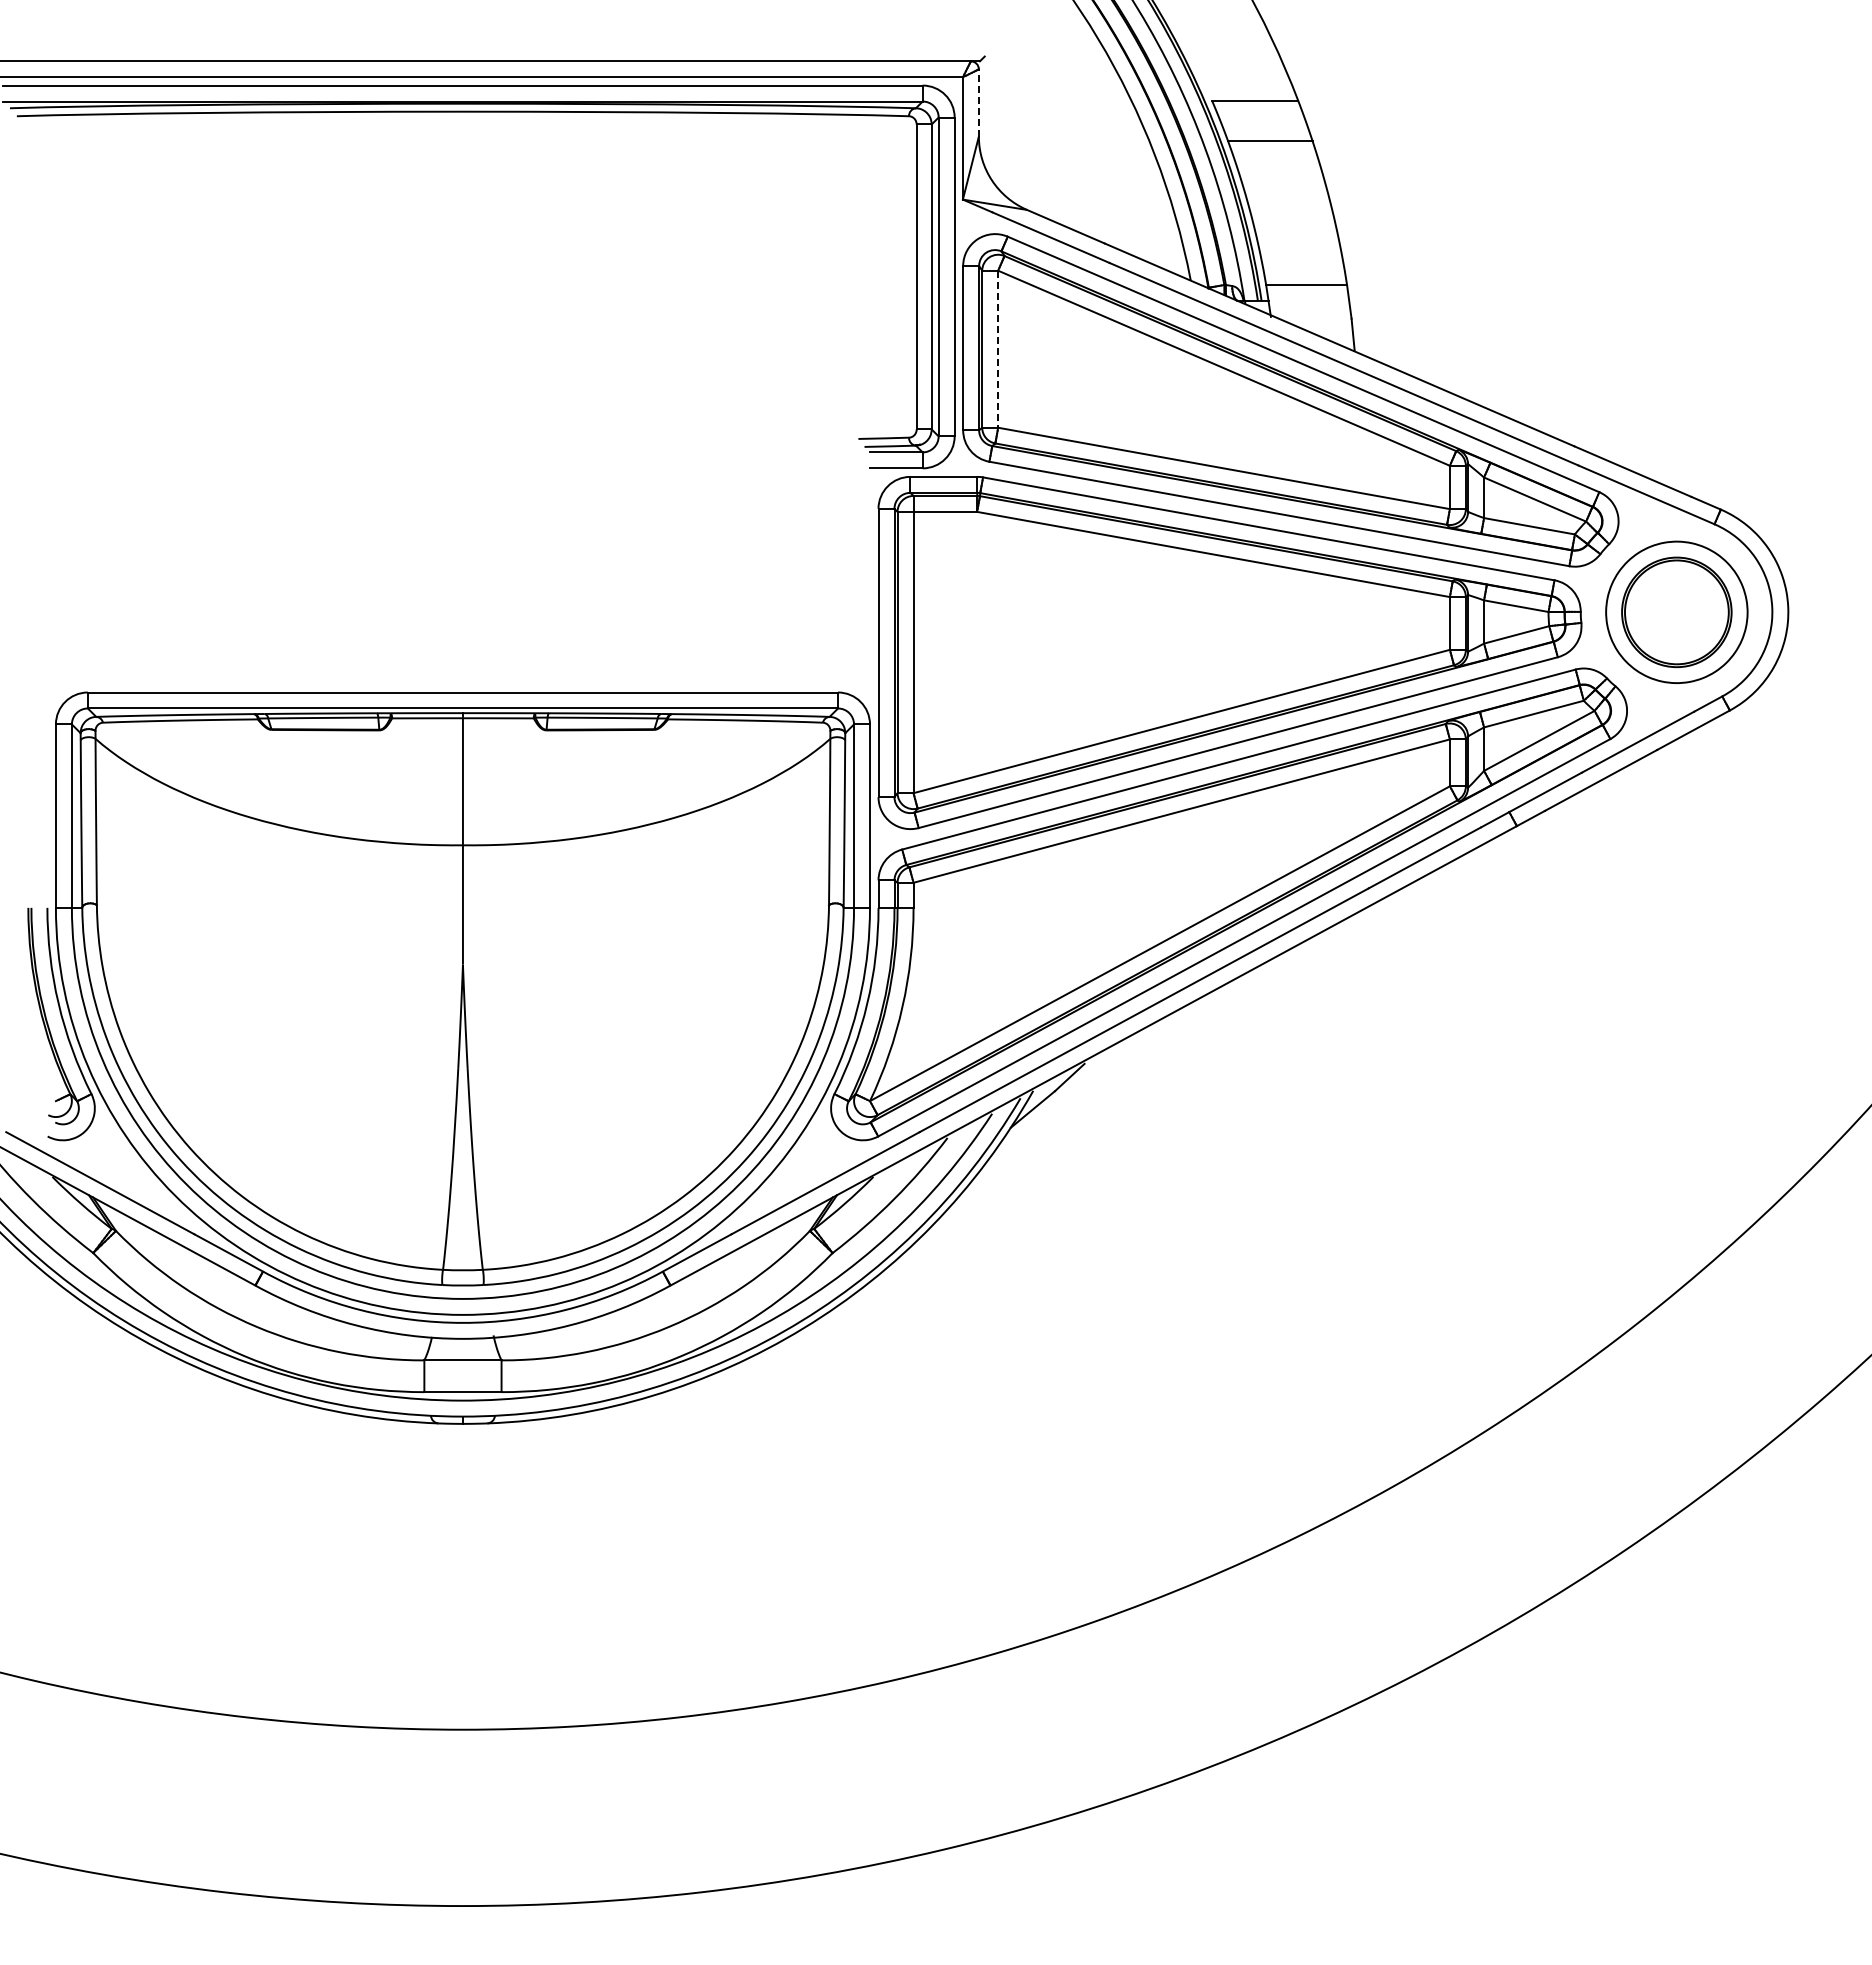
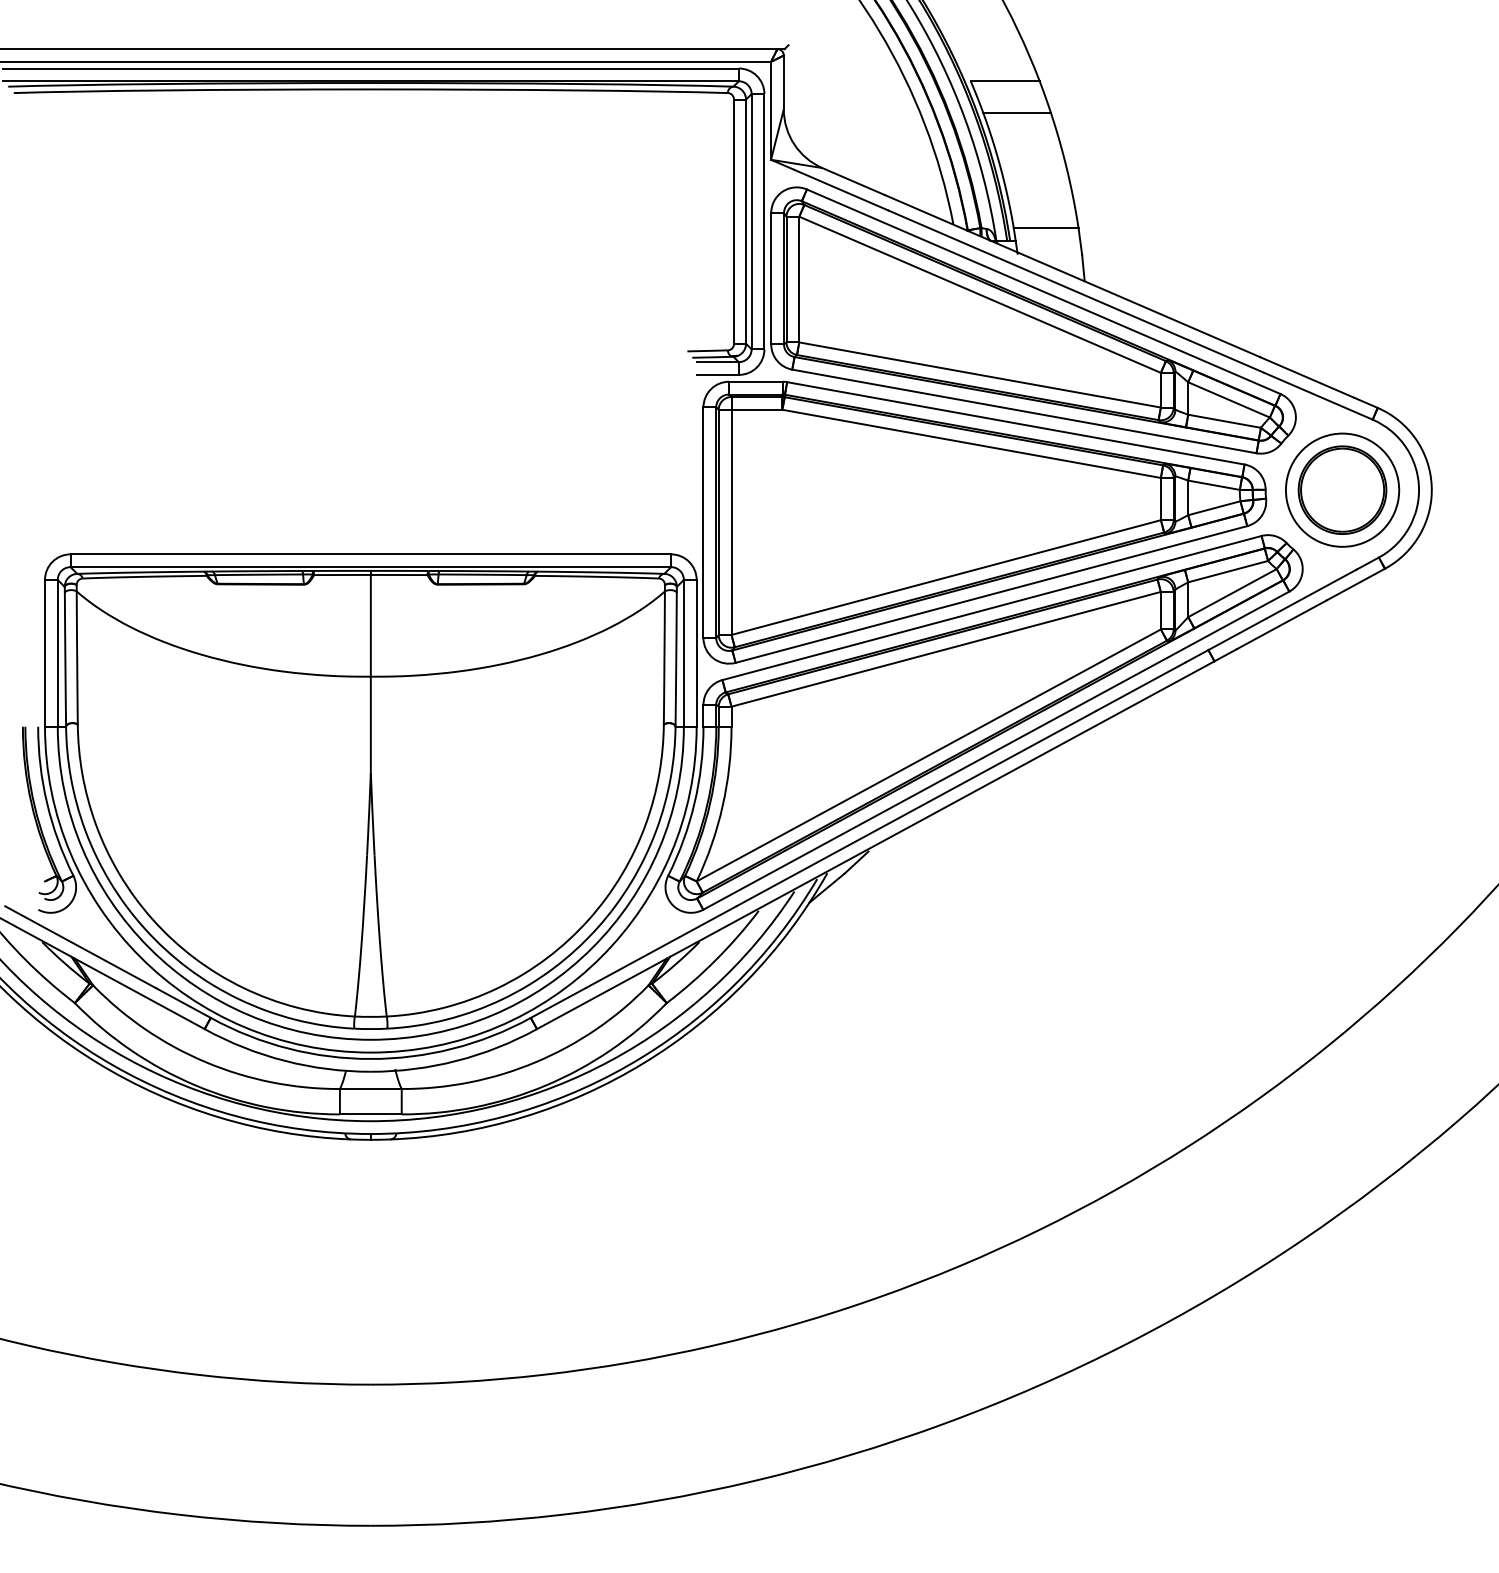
line: (978, 102) -> (783, 82), dashed -> solid
line: (998, 349) -> (799, 279), dashed -> solid

